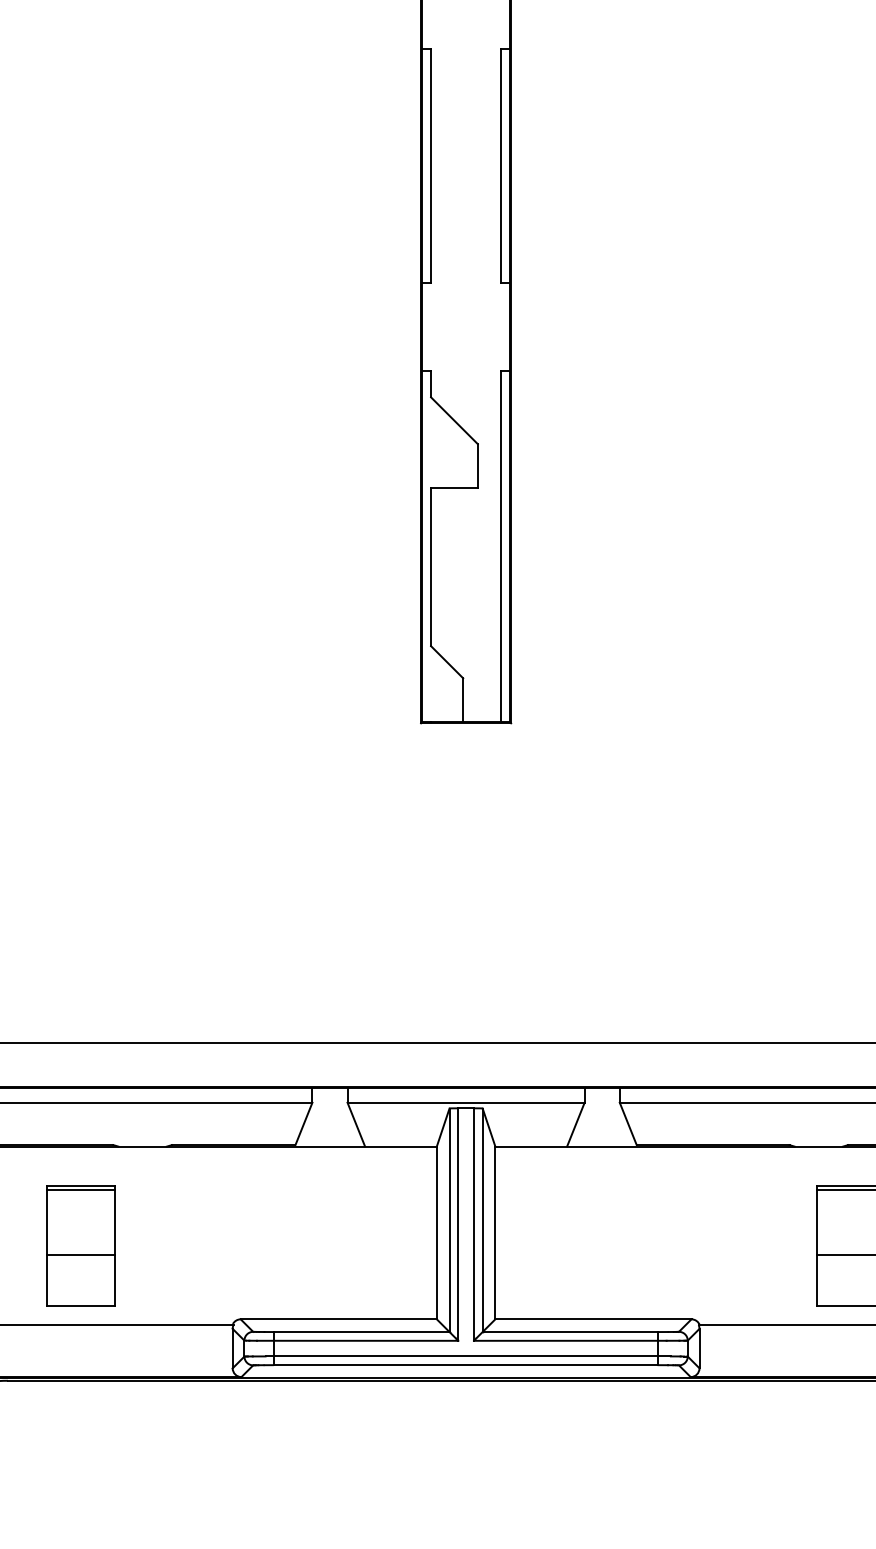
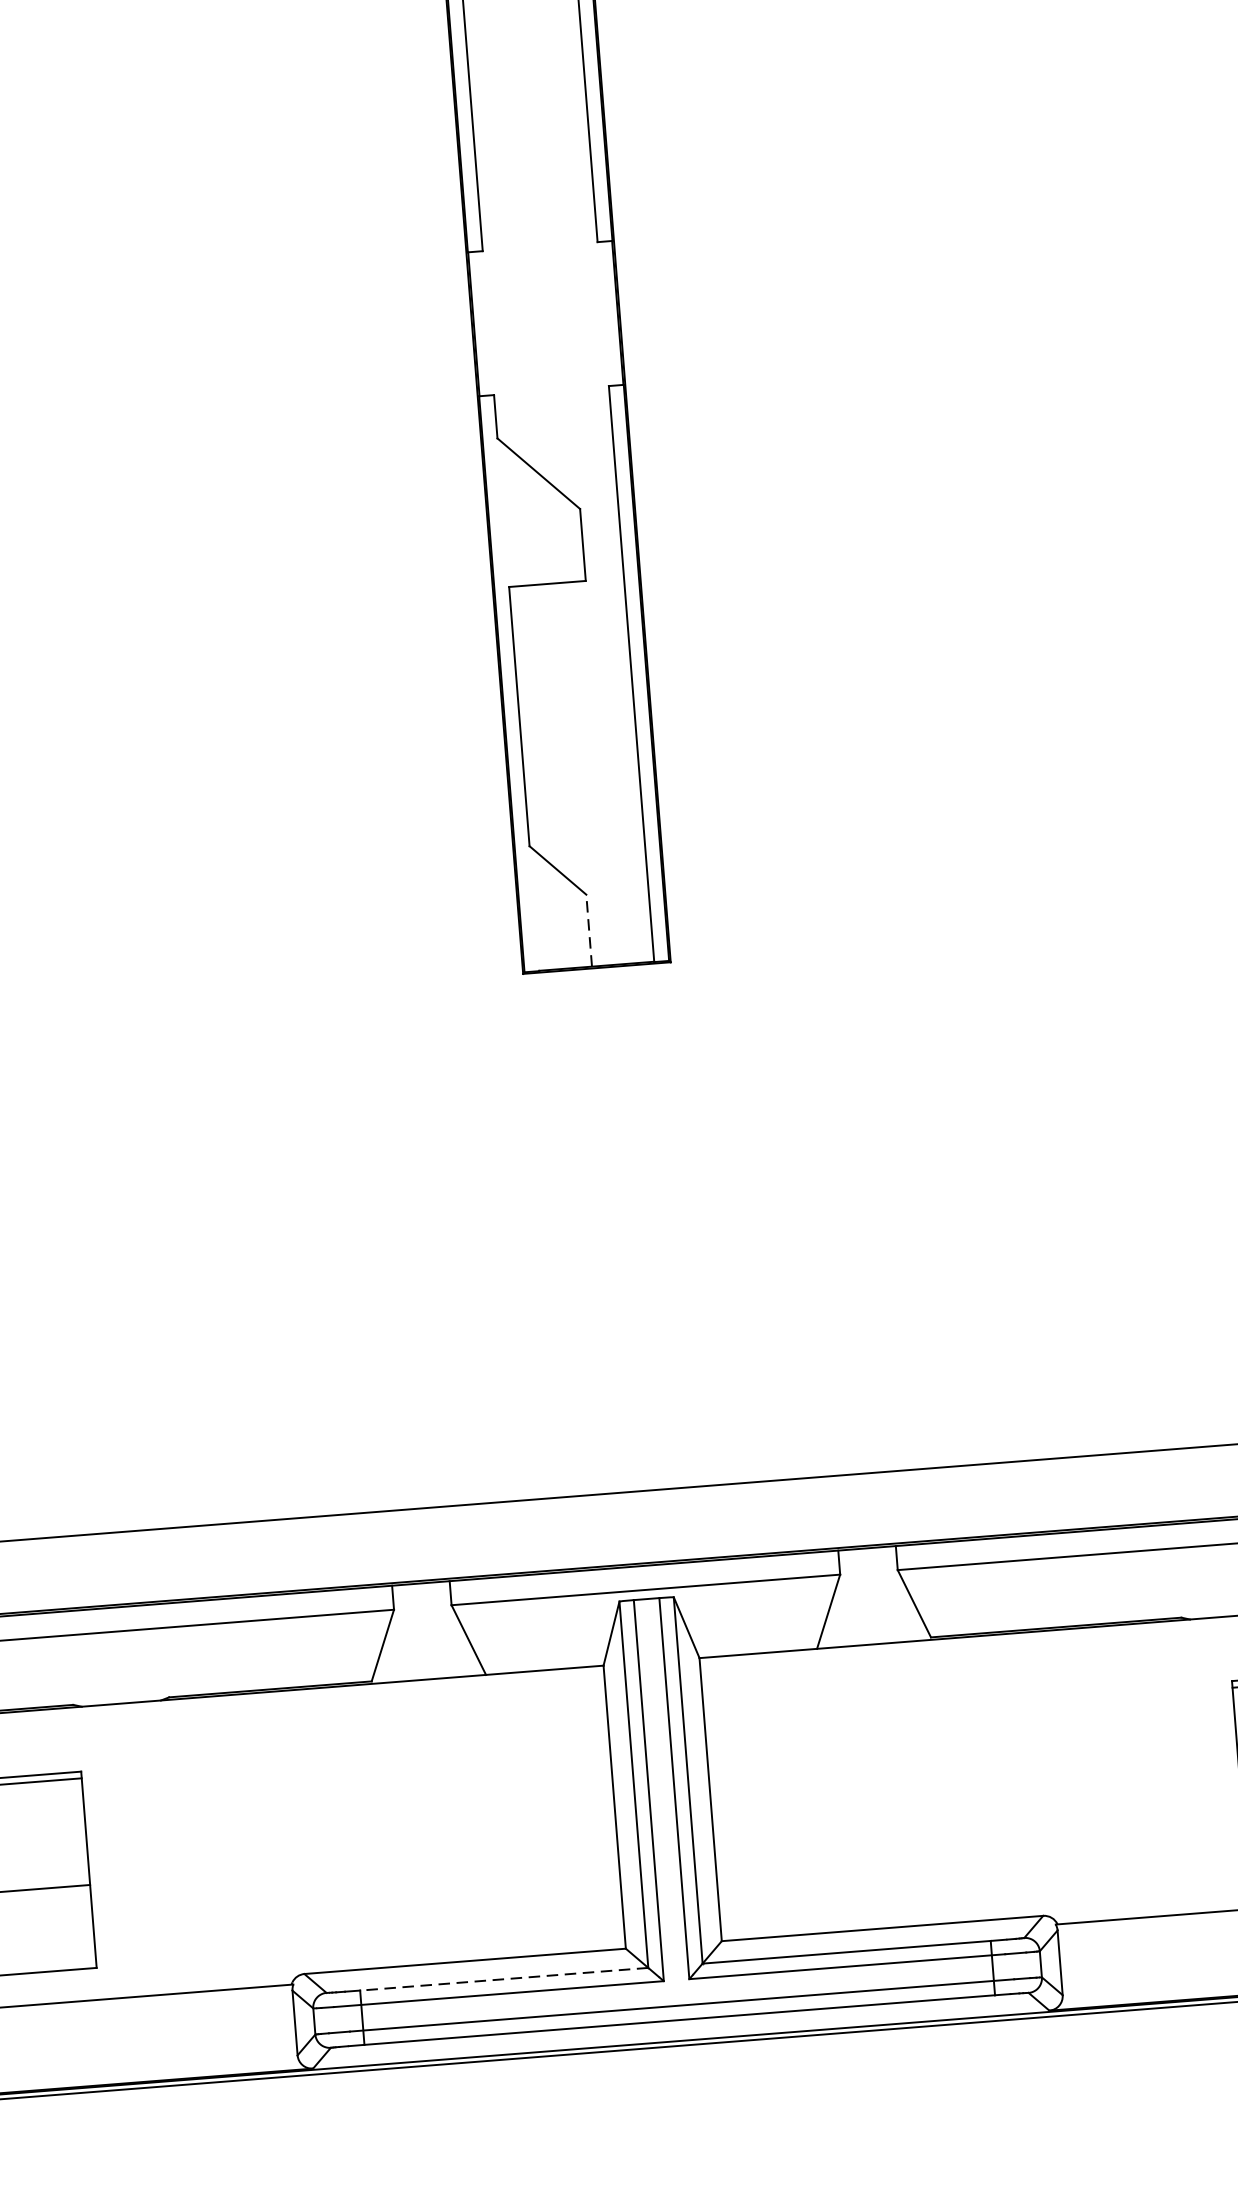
line: (463, 700) -> (589, 931), solid -> dashed
line: (361, 1332) -> (504, 1980), solid -> dashed

